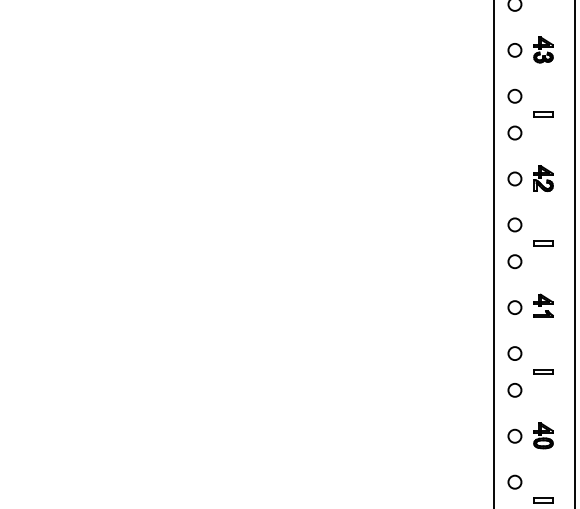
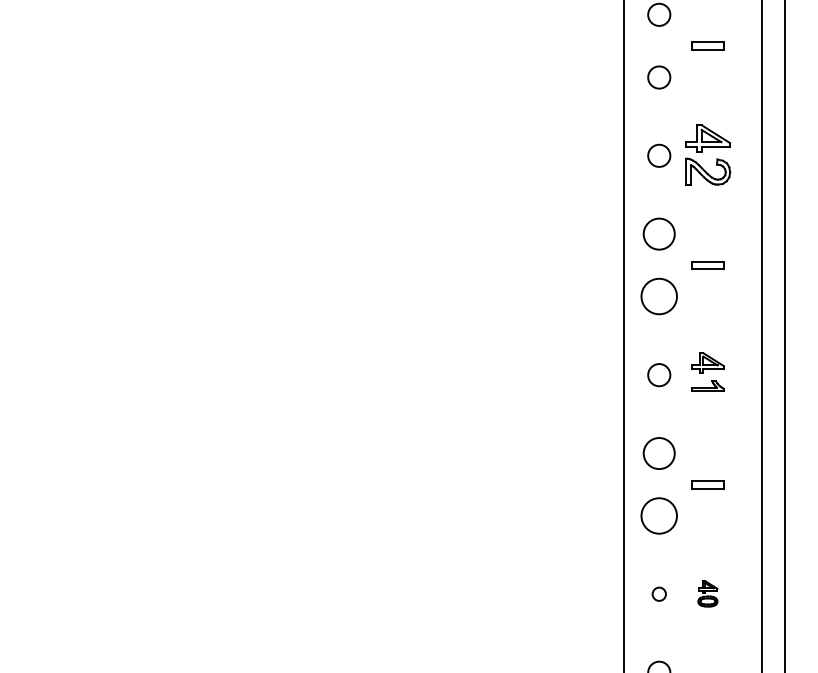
part: (543, 178) -> (707, 154), size x1.4
circle: (514, 224) -> (658, 233), size x1.4
circle: (514, 261) -> (658, 296), size x1.6
circle: (514, 353) -> (658, 453), size x1.4
circle: (514, 390) -> (658, 516), size x1.6
circle: (514, 435) -> (658, 593), size x0.6
part: (543, 435) -> (707, 593), size x0.6

